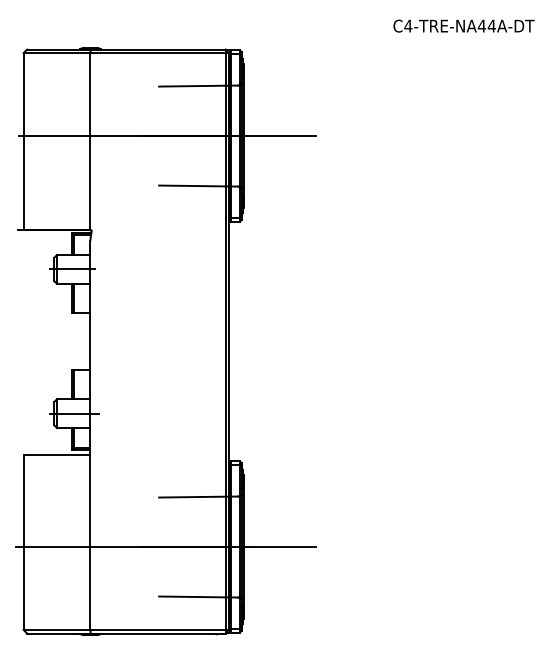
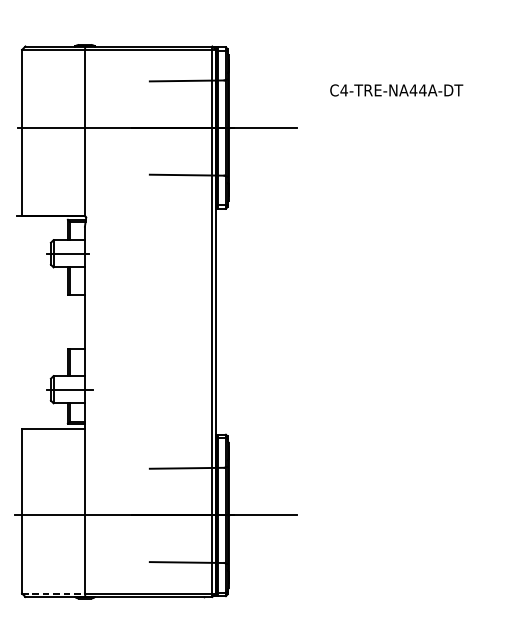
text: (463, 25) -> (396, 89), moved
line: (57, 629) -> (54, 593), solid -> dashed

